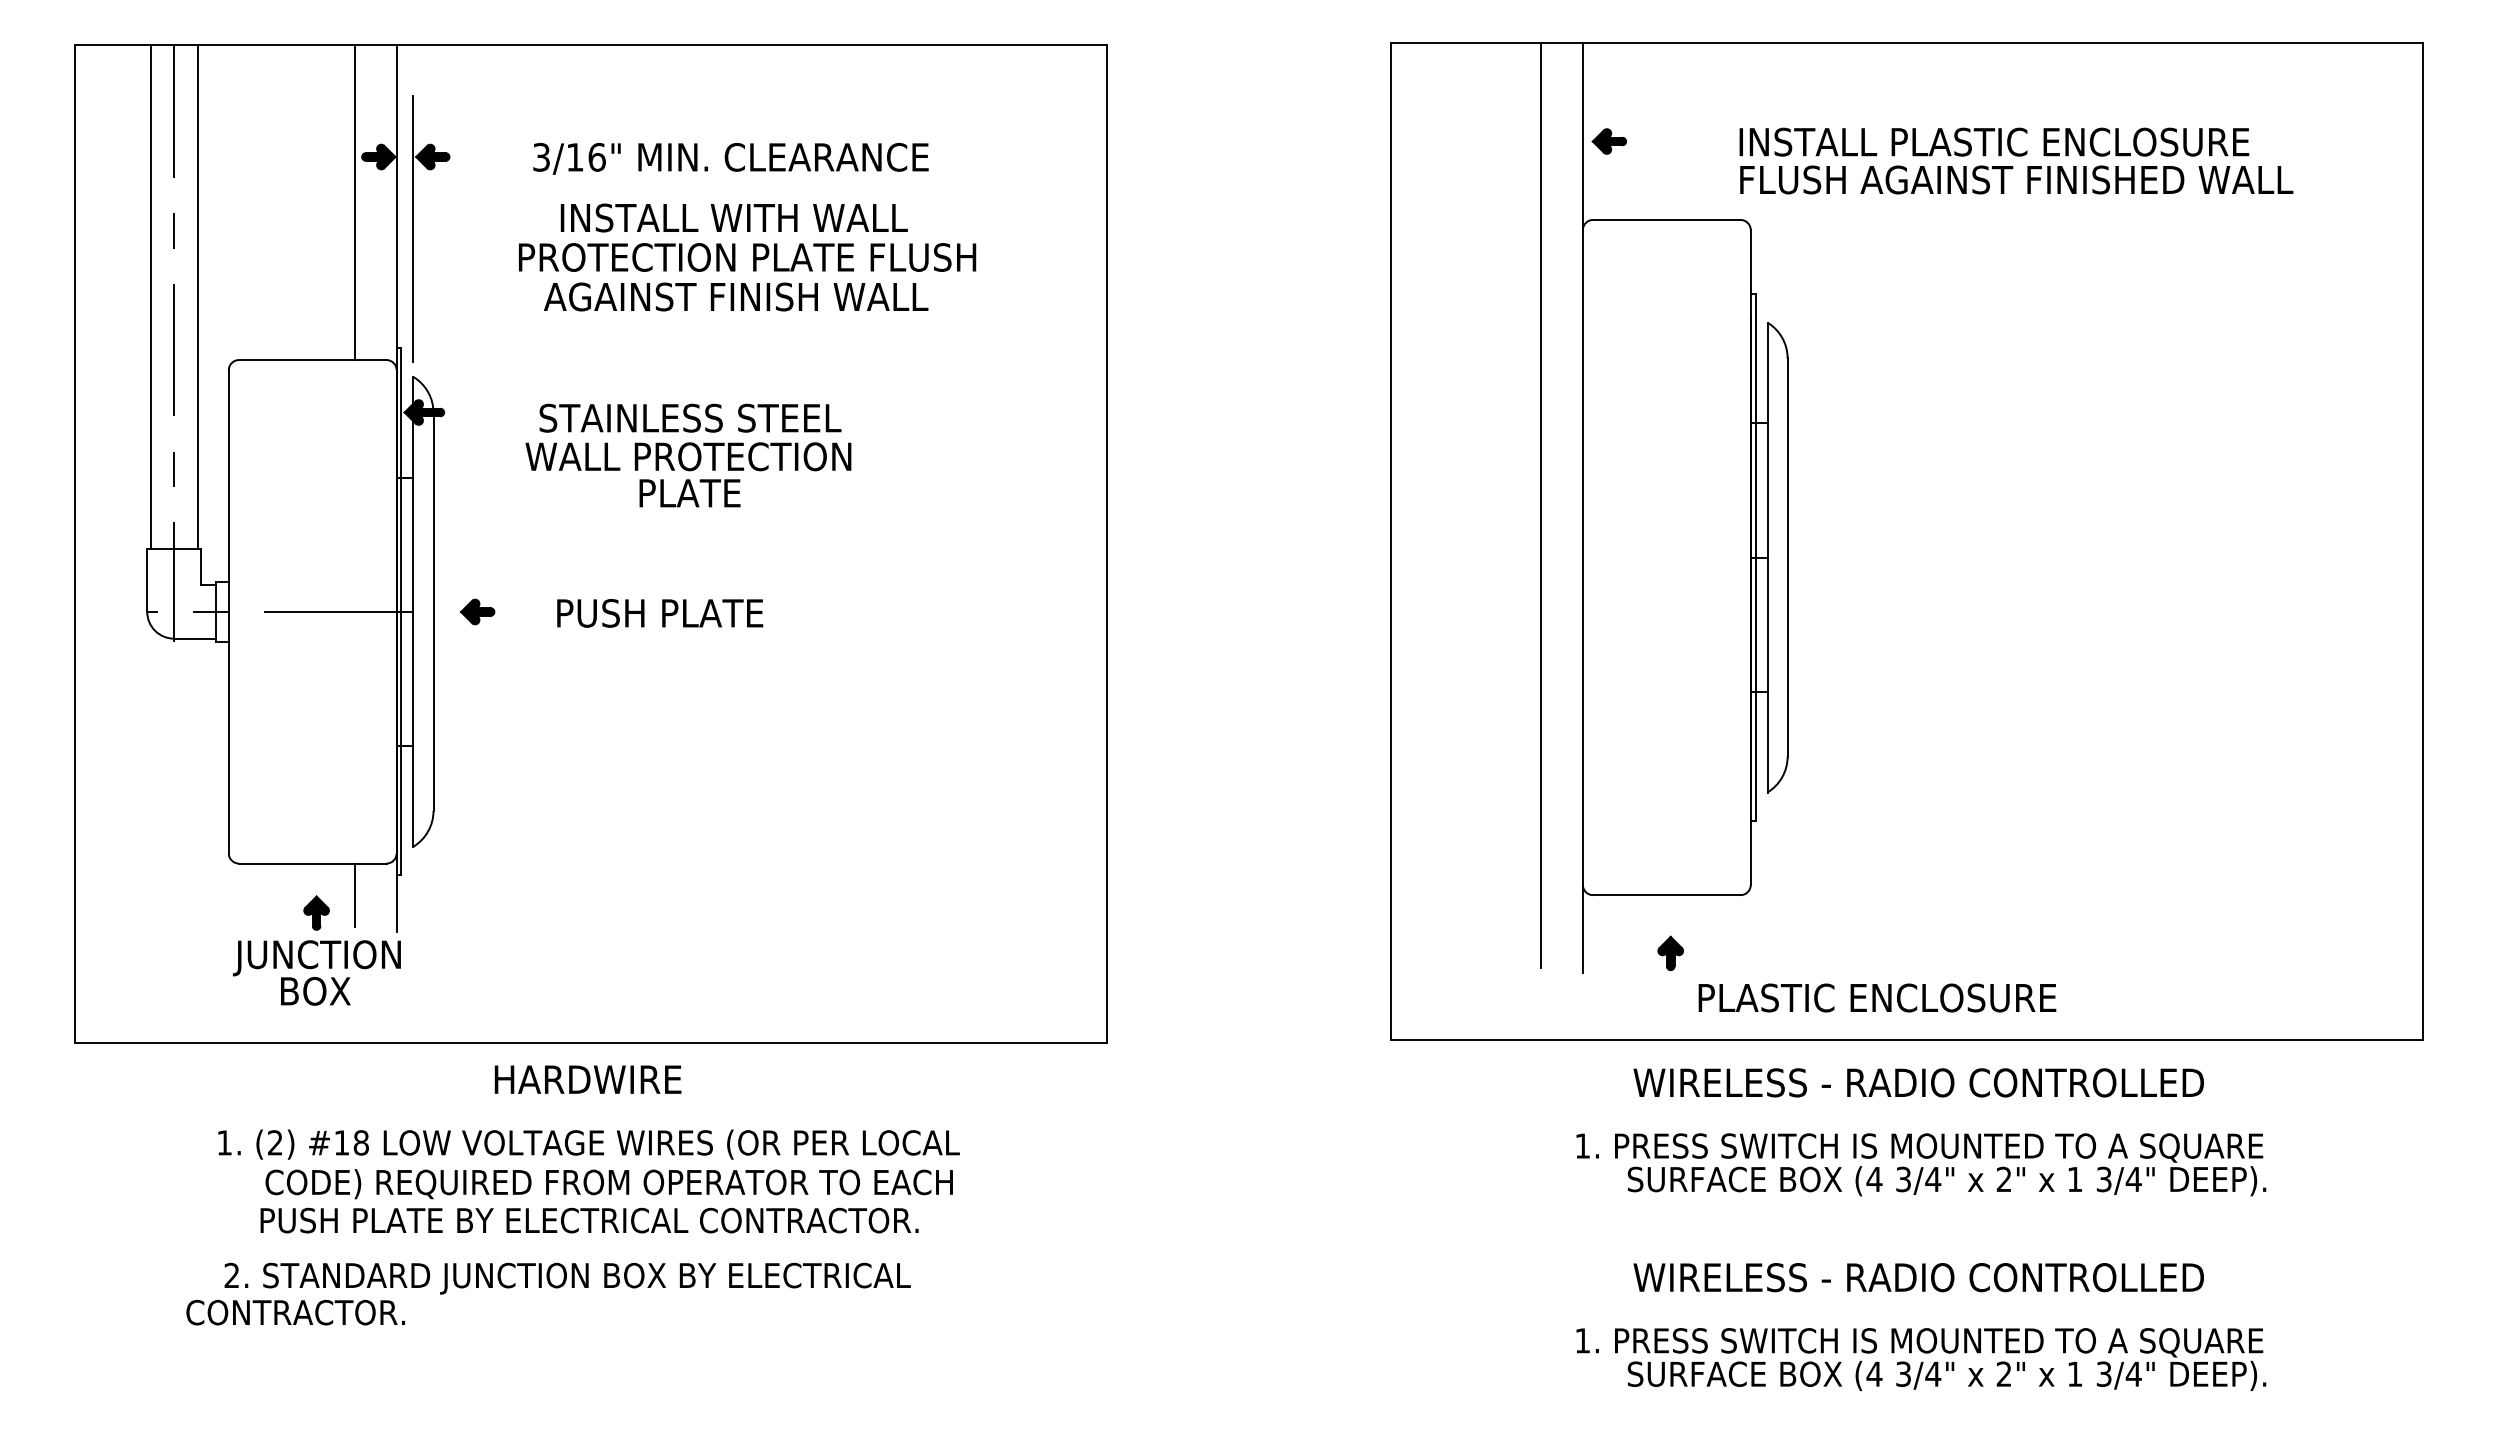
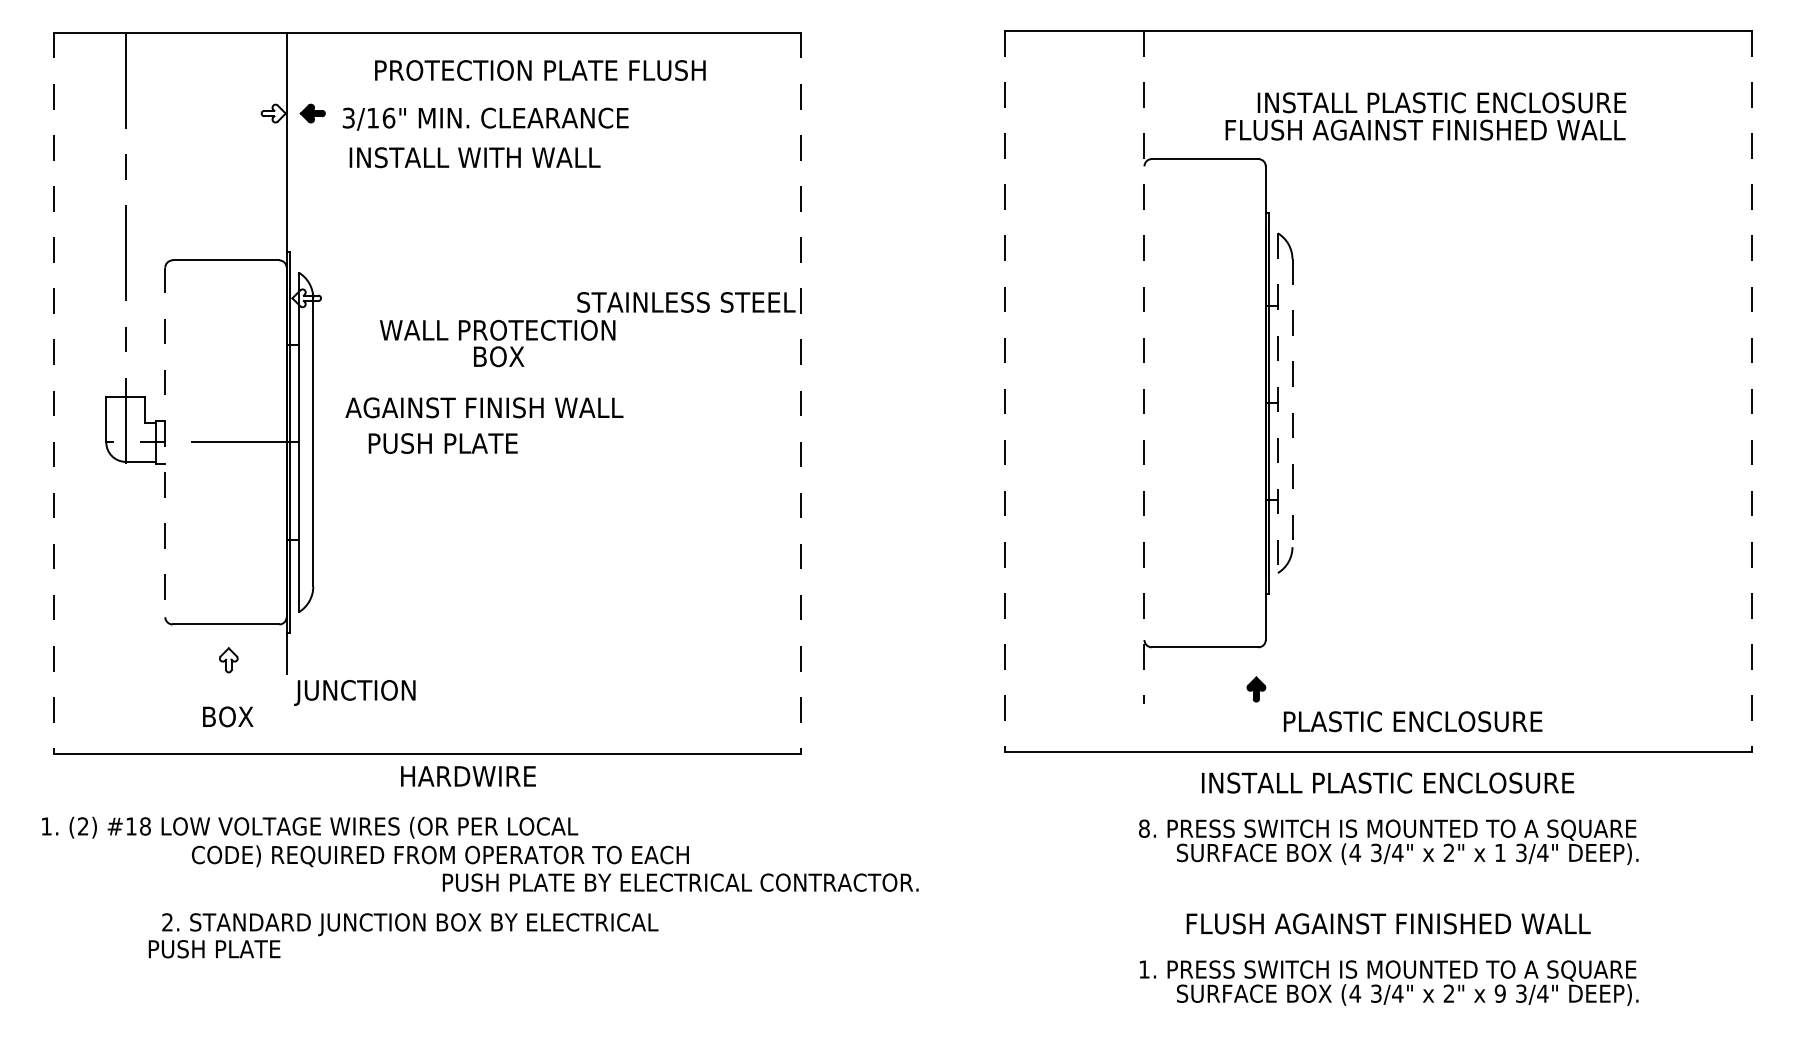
part: (1608, 141) -> (1162, 102), removed
fill: (378, 156) -> (273, 113), removed
text: (730, 158) -> (485, 118), moved
text: (2016, 179) -> (1425, 129), moved
line: (354, 202) -> (256, 146), removed
text: (733, 217) -> (474, 157), moved
line: (413, 229) -> (298, 165), removed
text: (747, 257) -> (540, 70), moved
text: (736, 296) -> (484, 407), moved
line: (150, 297) -> (108, 215), removed
line: (197, 297) -> (142, 215), removed
fill: (424, 412) -> (306, 298), removed
text: (690, 417) -> (686, 301), moved
text: (689, 492) -> (498, 356), PLATE -> BOX
line: (1540, 504) -> (1113, 364), removed
line: (1582, 508) -> (1144, 367), solid -> dashed
line: (1390, 541) -> (1005, 391), solid -> dashed
line: (2423, 541) -> (1752, 391), solid -> dashed
line: (74, 544) -> (53, 393), solid -> dashed
line: (1107, 544) -> (800, 393), solid -> dashed
line: (1767, 557) -> (1277, 403), solid -> dashed
line: (1787, 558) -> (1292, 403), solid -> dashed
line: (228, 611) -> (165, 442), solid -> dashed
part: (477, 611) -> (345, 442), removed
text: (660, 613) -> (443, 443), moved
line: (354, 894) -> (256, 646), removed
fill: (316, 912) -> (228, 659), removed
part: (1670, 953) -> (1256, 689), moved
text: (316, 958) -> (354, 693), moved
text: (1877, 997) -> (1413, 721), moved
text: (587, 1079) -> (468, 776), moved
text: (1918, 1082) -> (1387, 782), WIRELESS - RADIO CONTROLLED -> INSTALL PLASTIC ENCLOSURE
text: (588, 1144) -> (309, 827), moved
text: (1582, 1145) -> (1144, 828), 1. -> 8.
text: (589, 1220) -> (680, 882), moved
text: (1918, 1277) -> (1387, 923), WIRELESS - RADIO CONTROLLED -> FLUSH AGAINST FINISHED WALL
text: (295, 1312) -> (213, 949), CONTRACTOR. -> PUSH PLATE
text: (2074, 1373) -> (1499, 993), 1 -> 9

